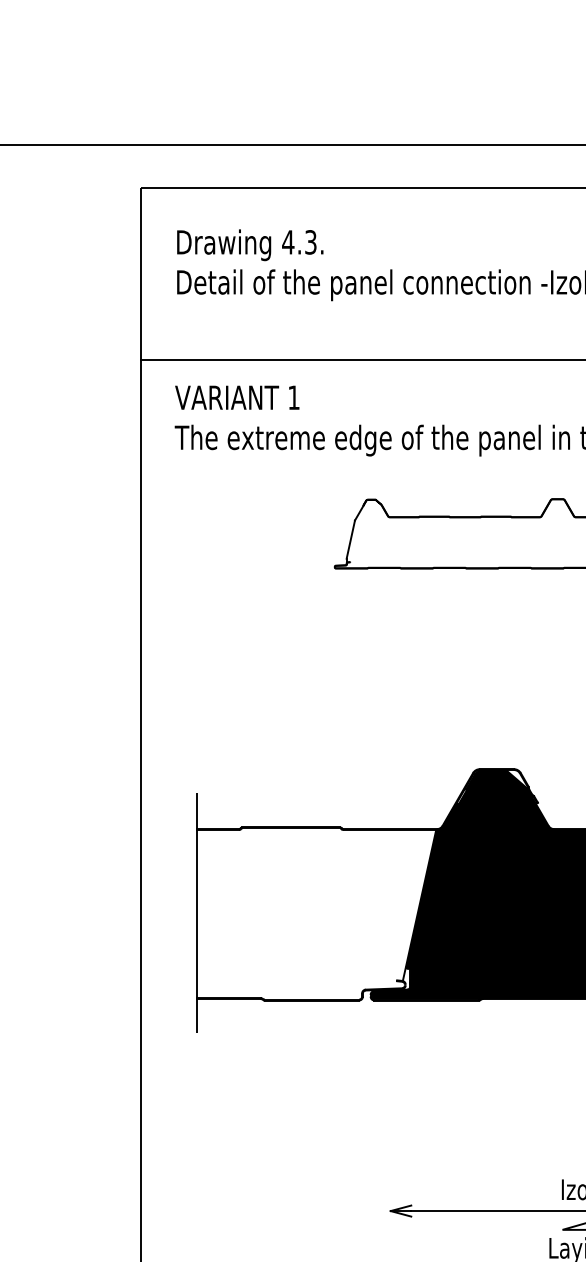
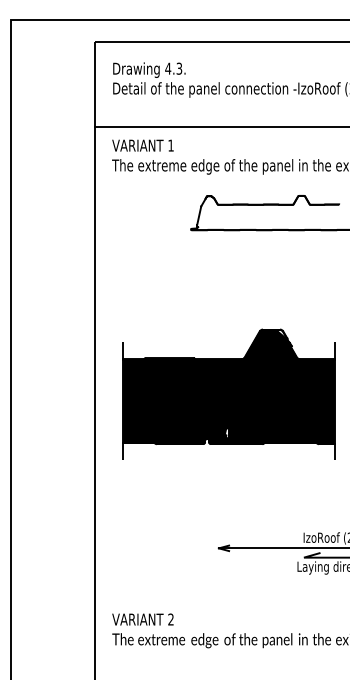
fill: (317, 912) -> (182, 400), added

